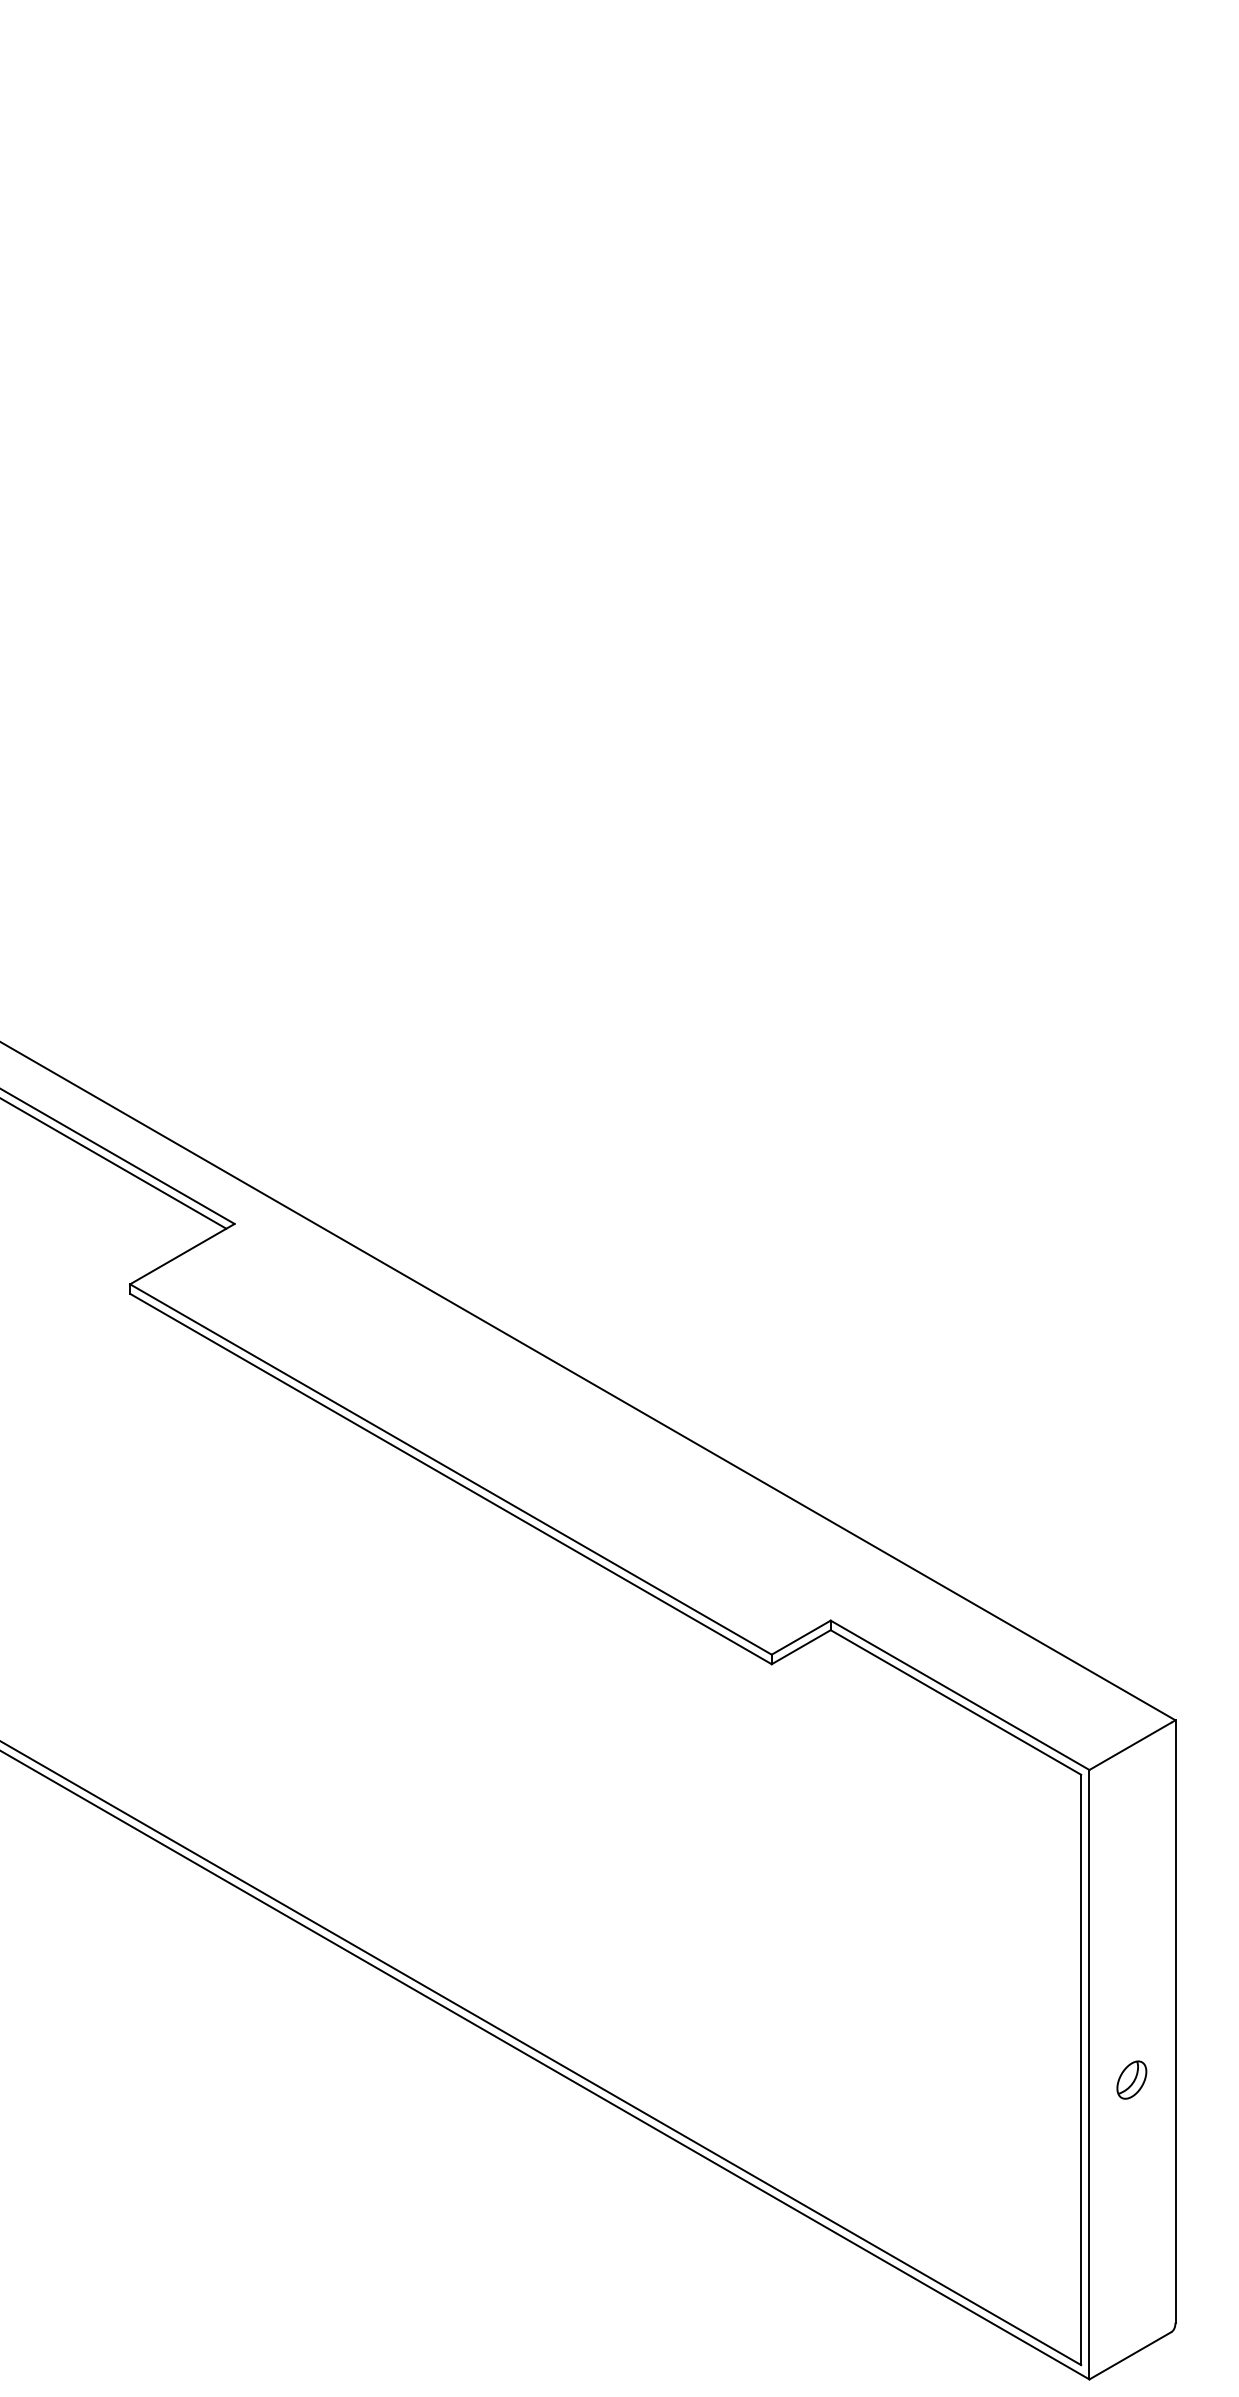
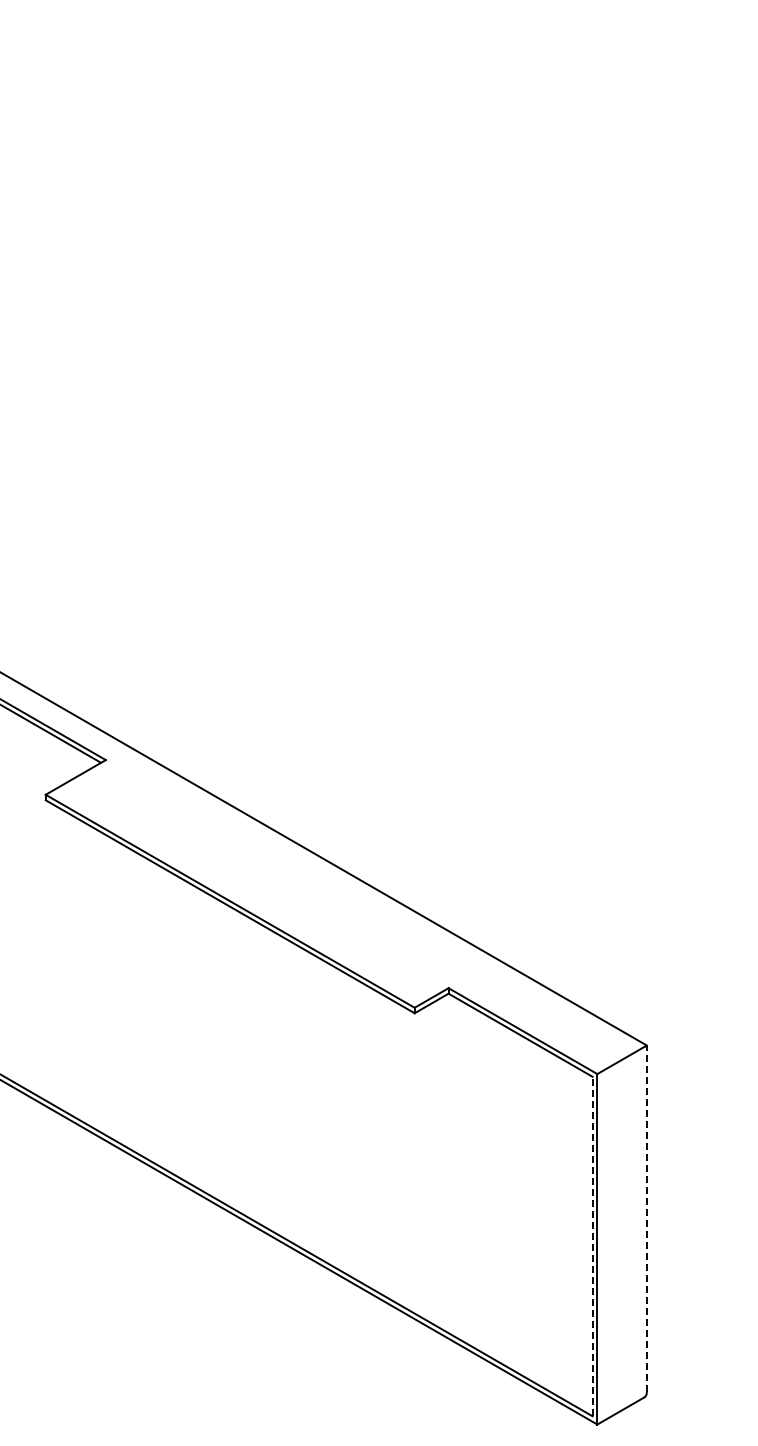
line: (1174, 2021) -> (646, 1218), solid -> dashed
line: (1080, 2069) -> (592, 1246), solid -> dashed
part: (1131, 2078) -> (621, 1251), removed

